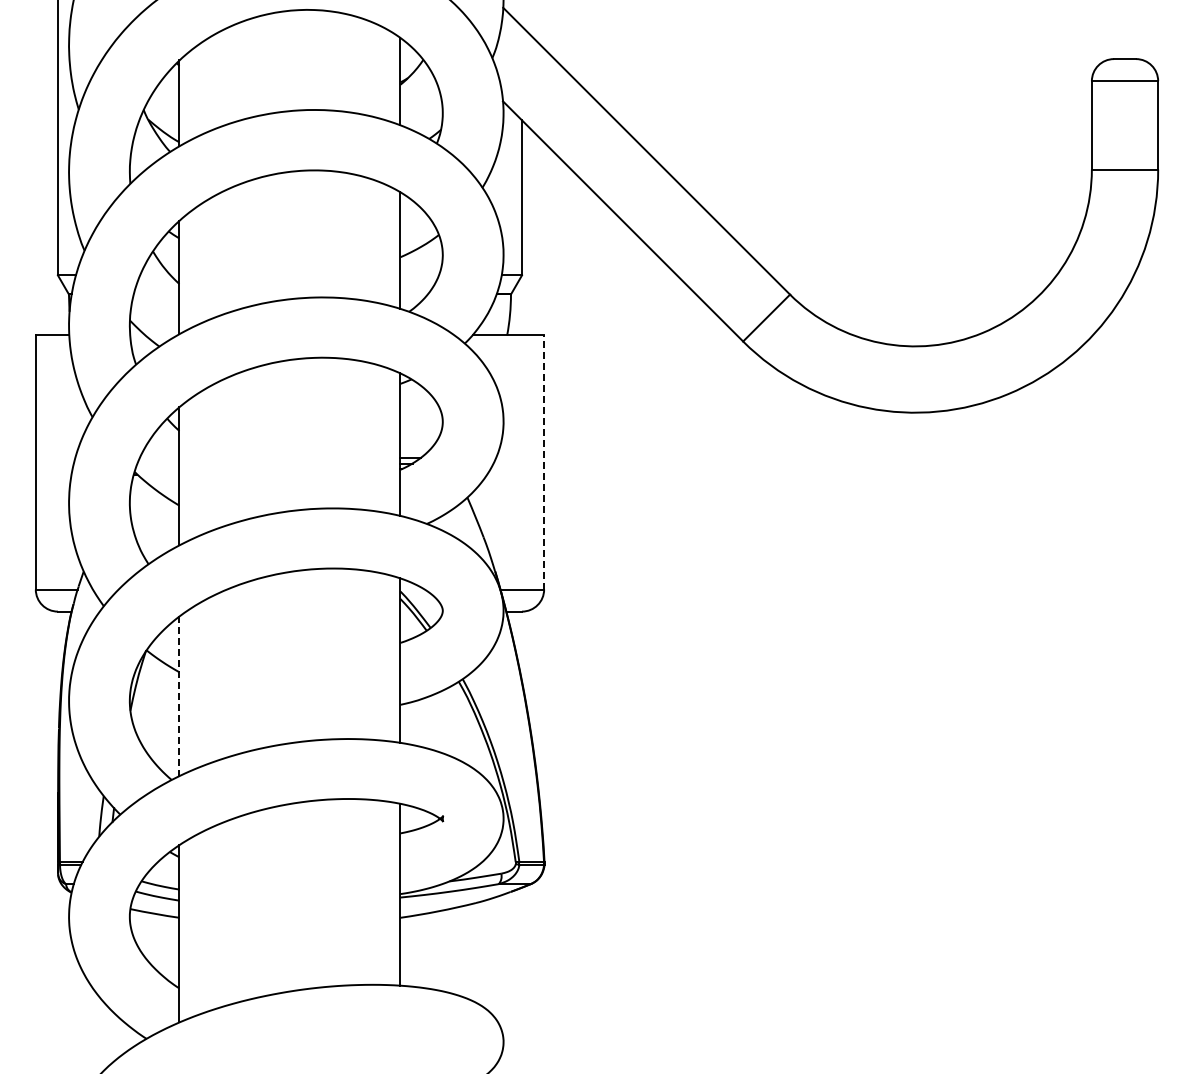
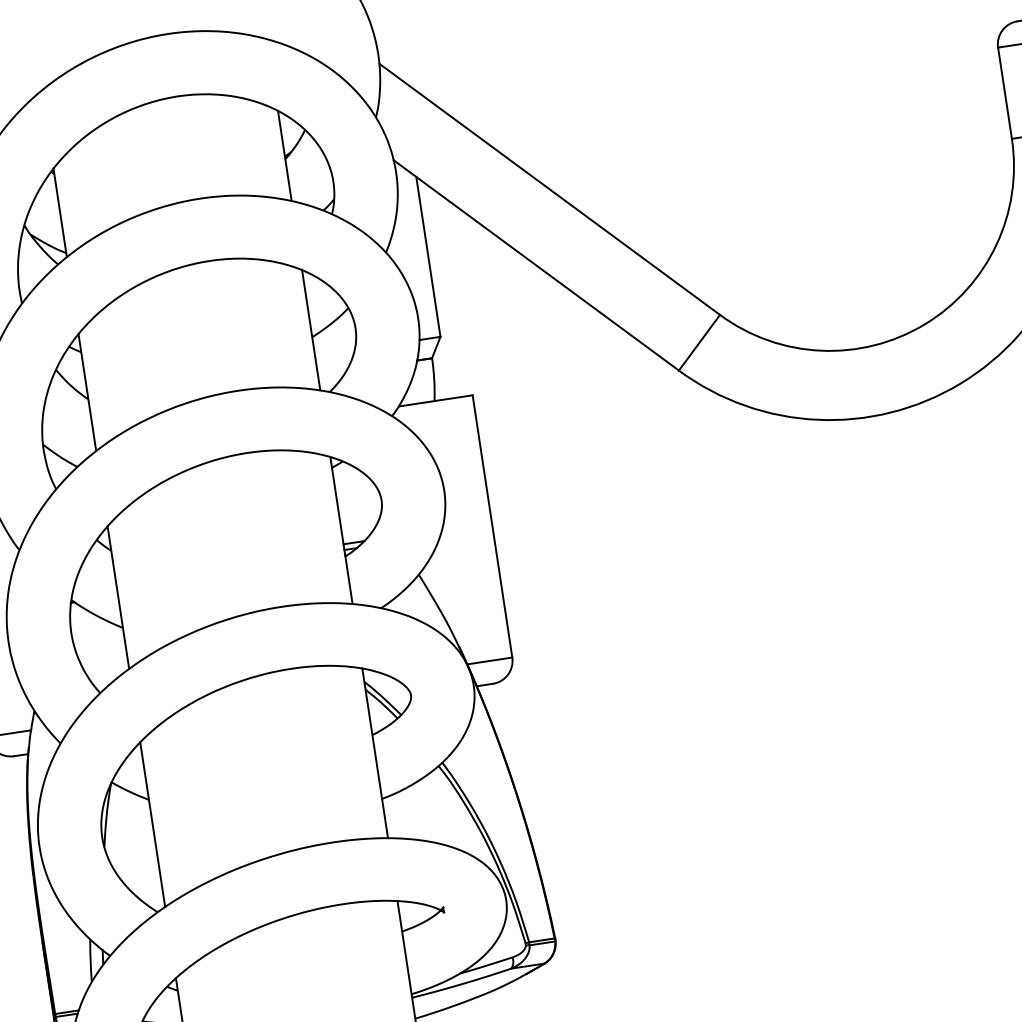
line: (544, 461) -> (492, 525), dashed -> solid
line: (179, 696) -> (152, 824), dashed -> solid

